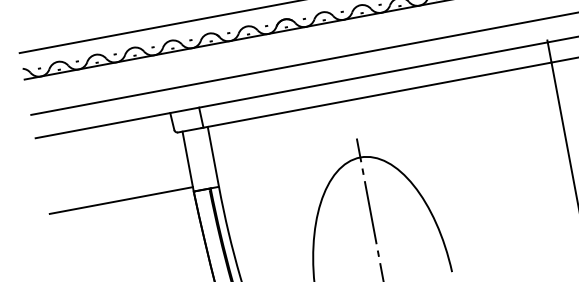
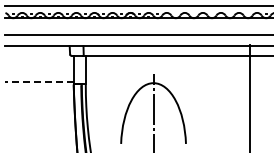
line: (121, 200) -> (39, 82), solid -> dashed

